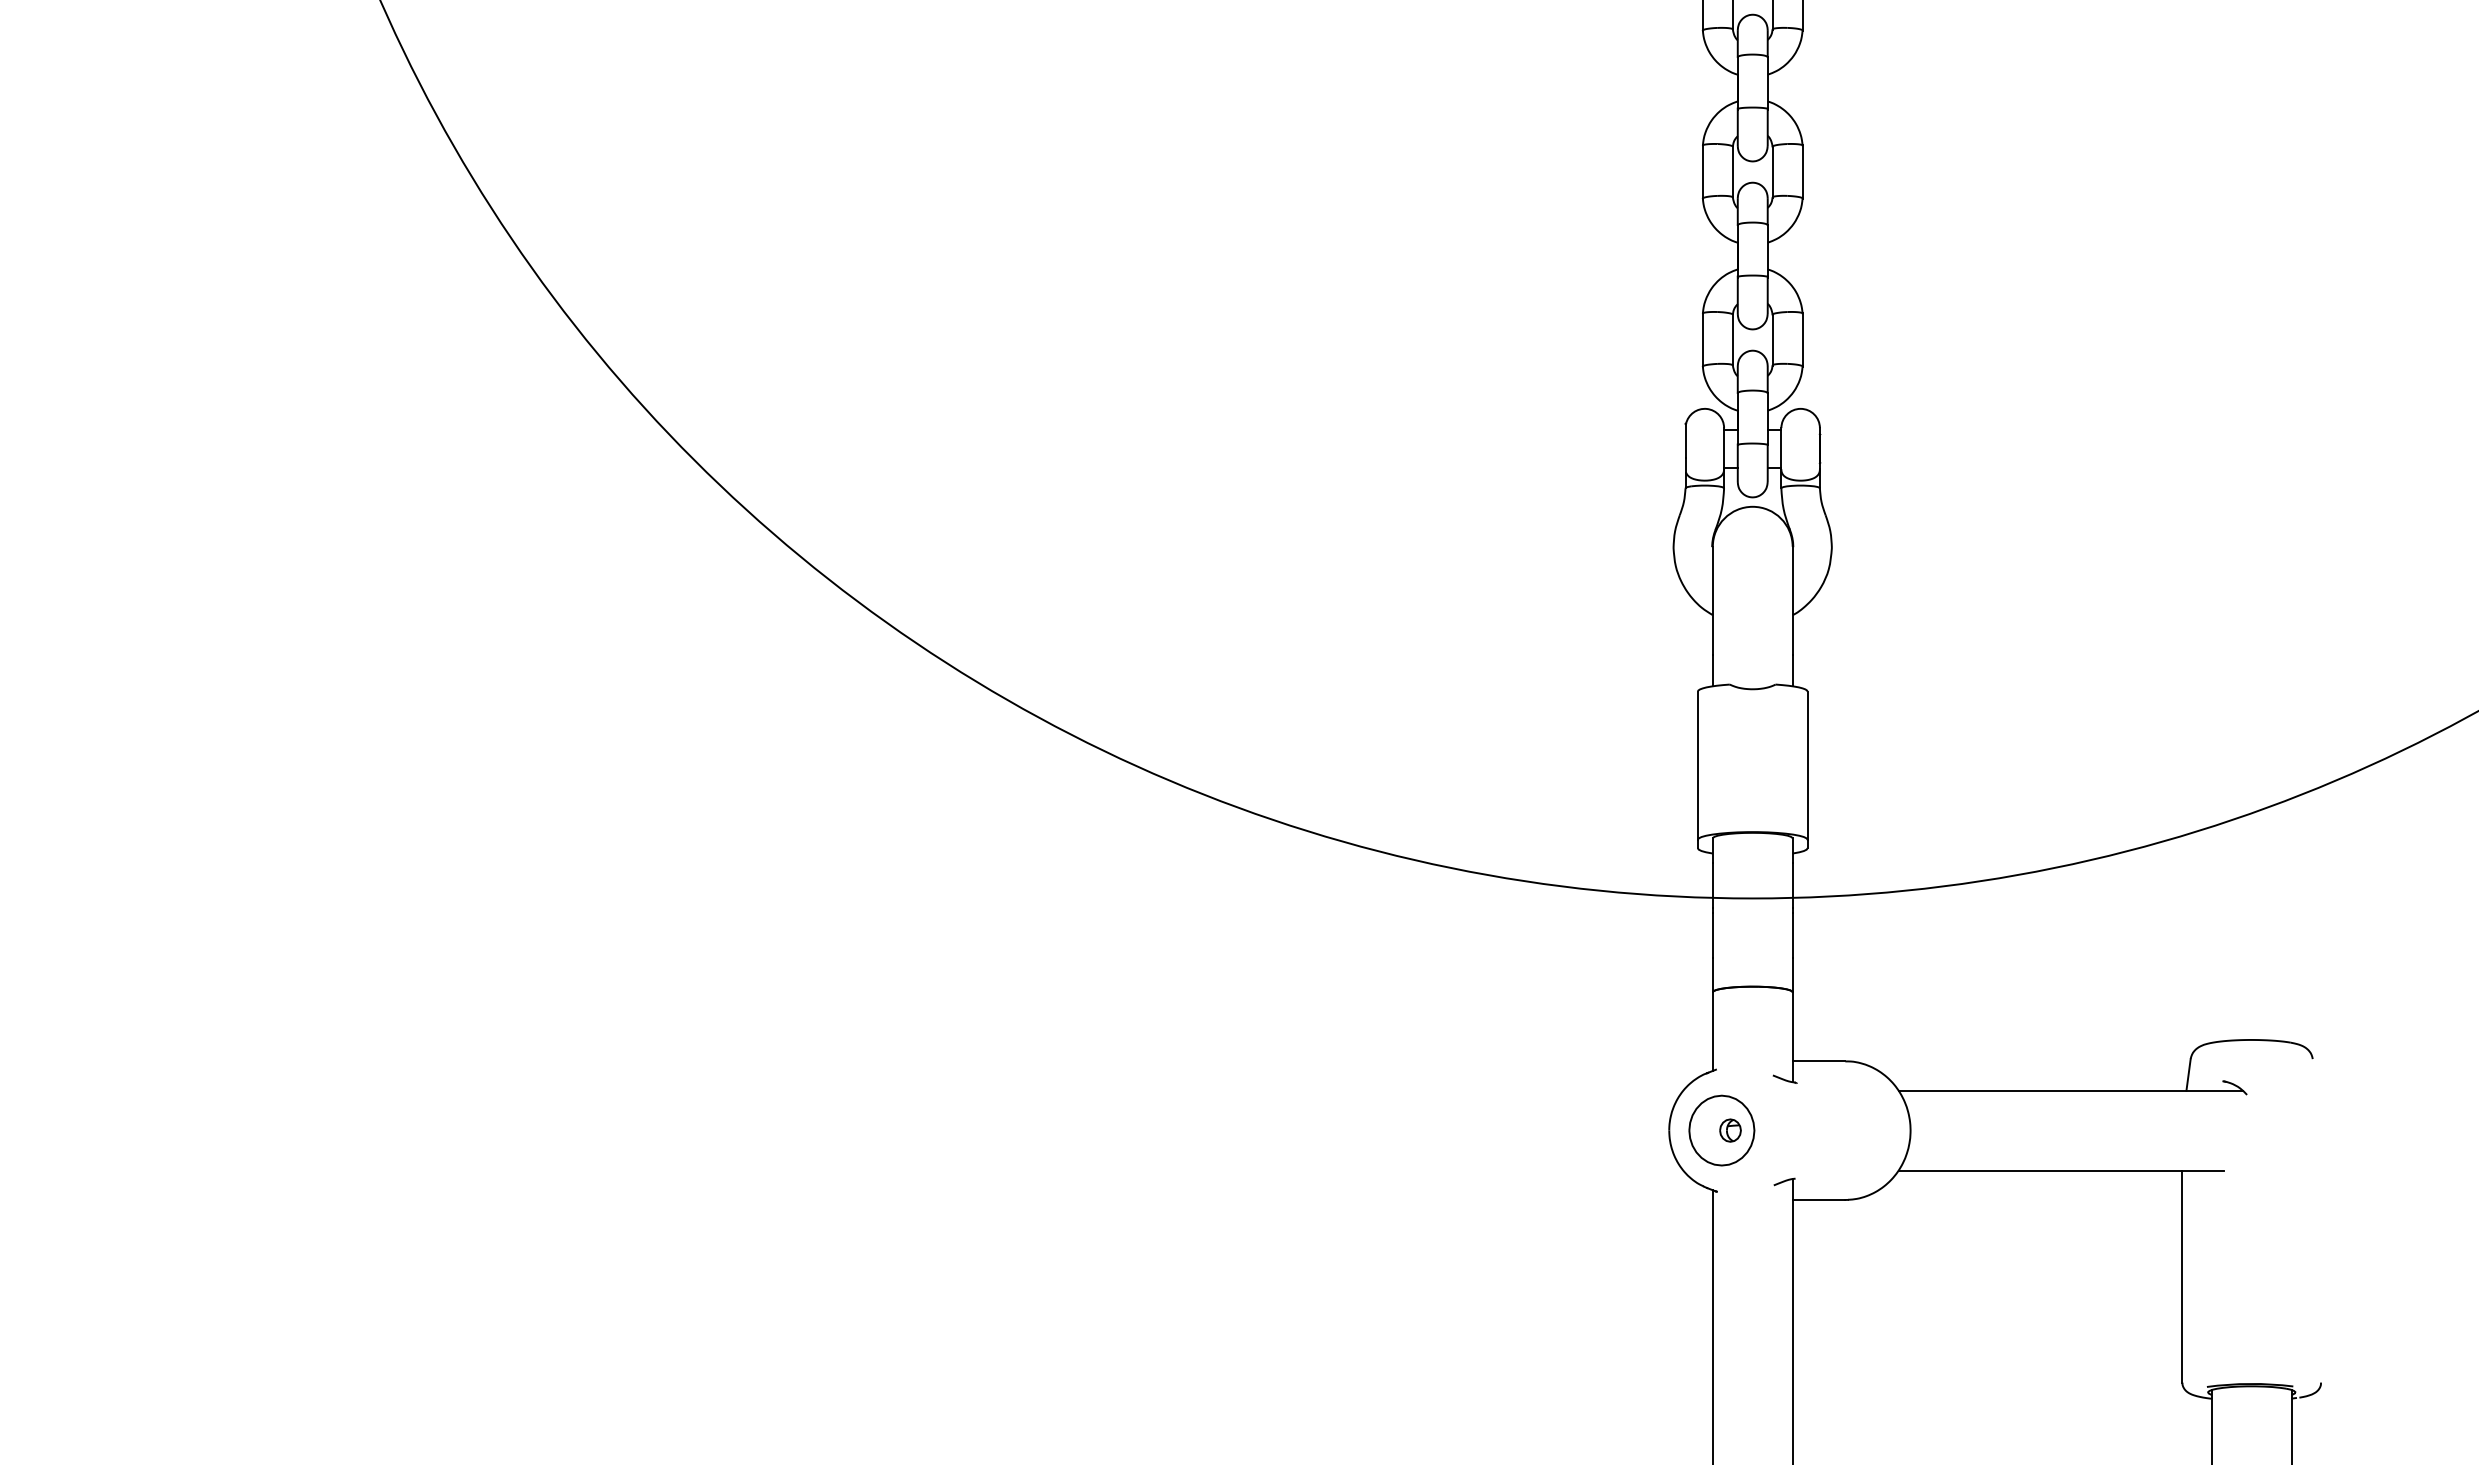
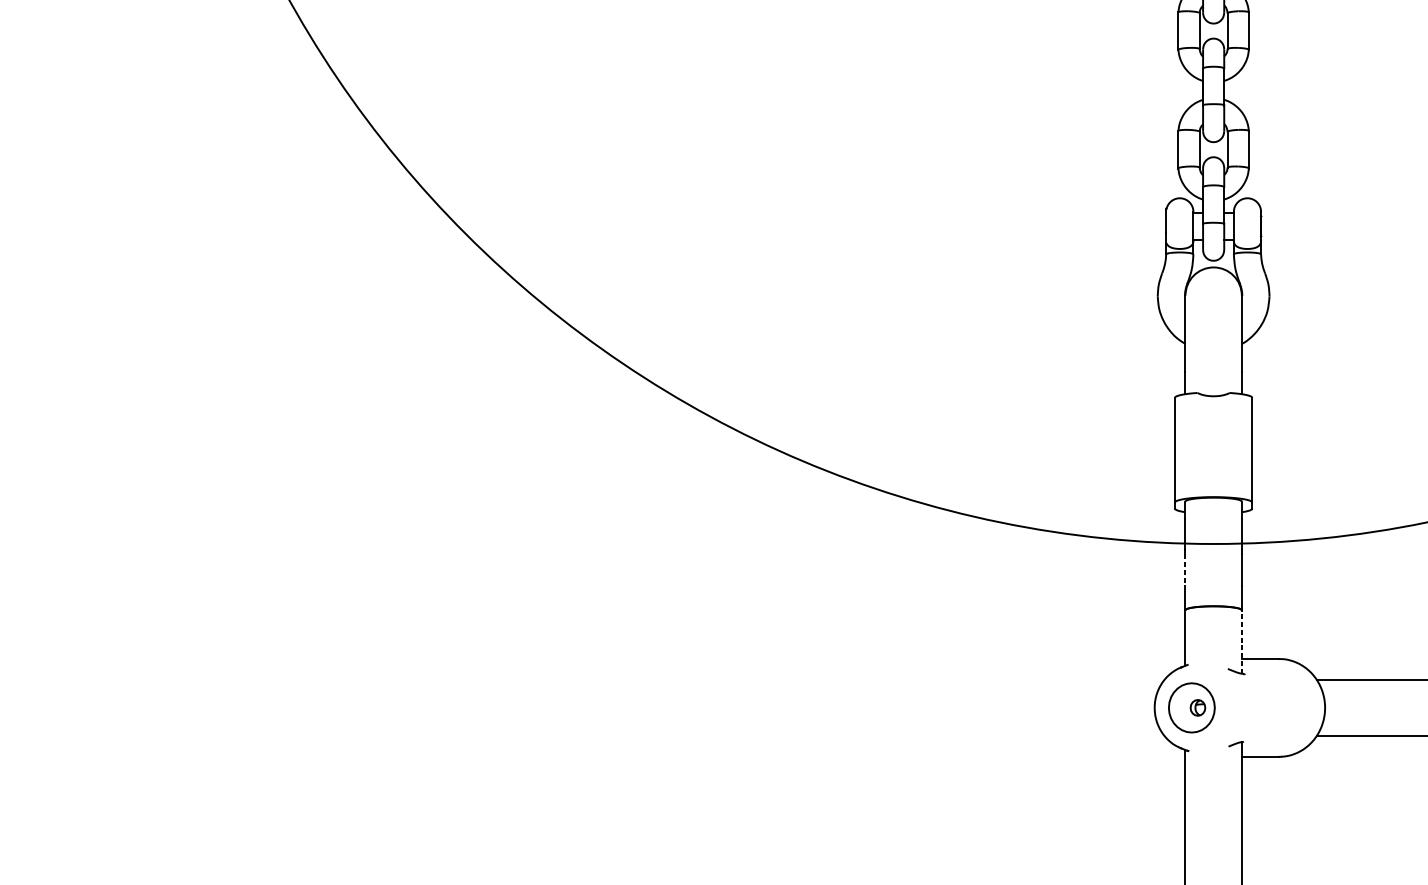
line: (1712, 935) -> (1185, 570), solid -> dashed
line: (1792, 1037) -> (1241, 642), solid -> dashed

